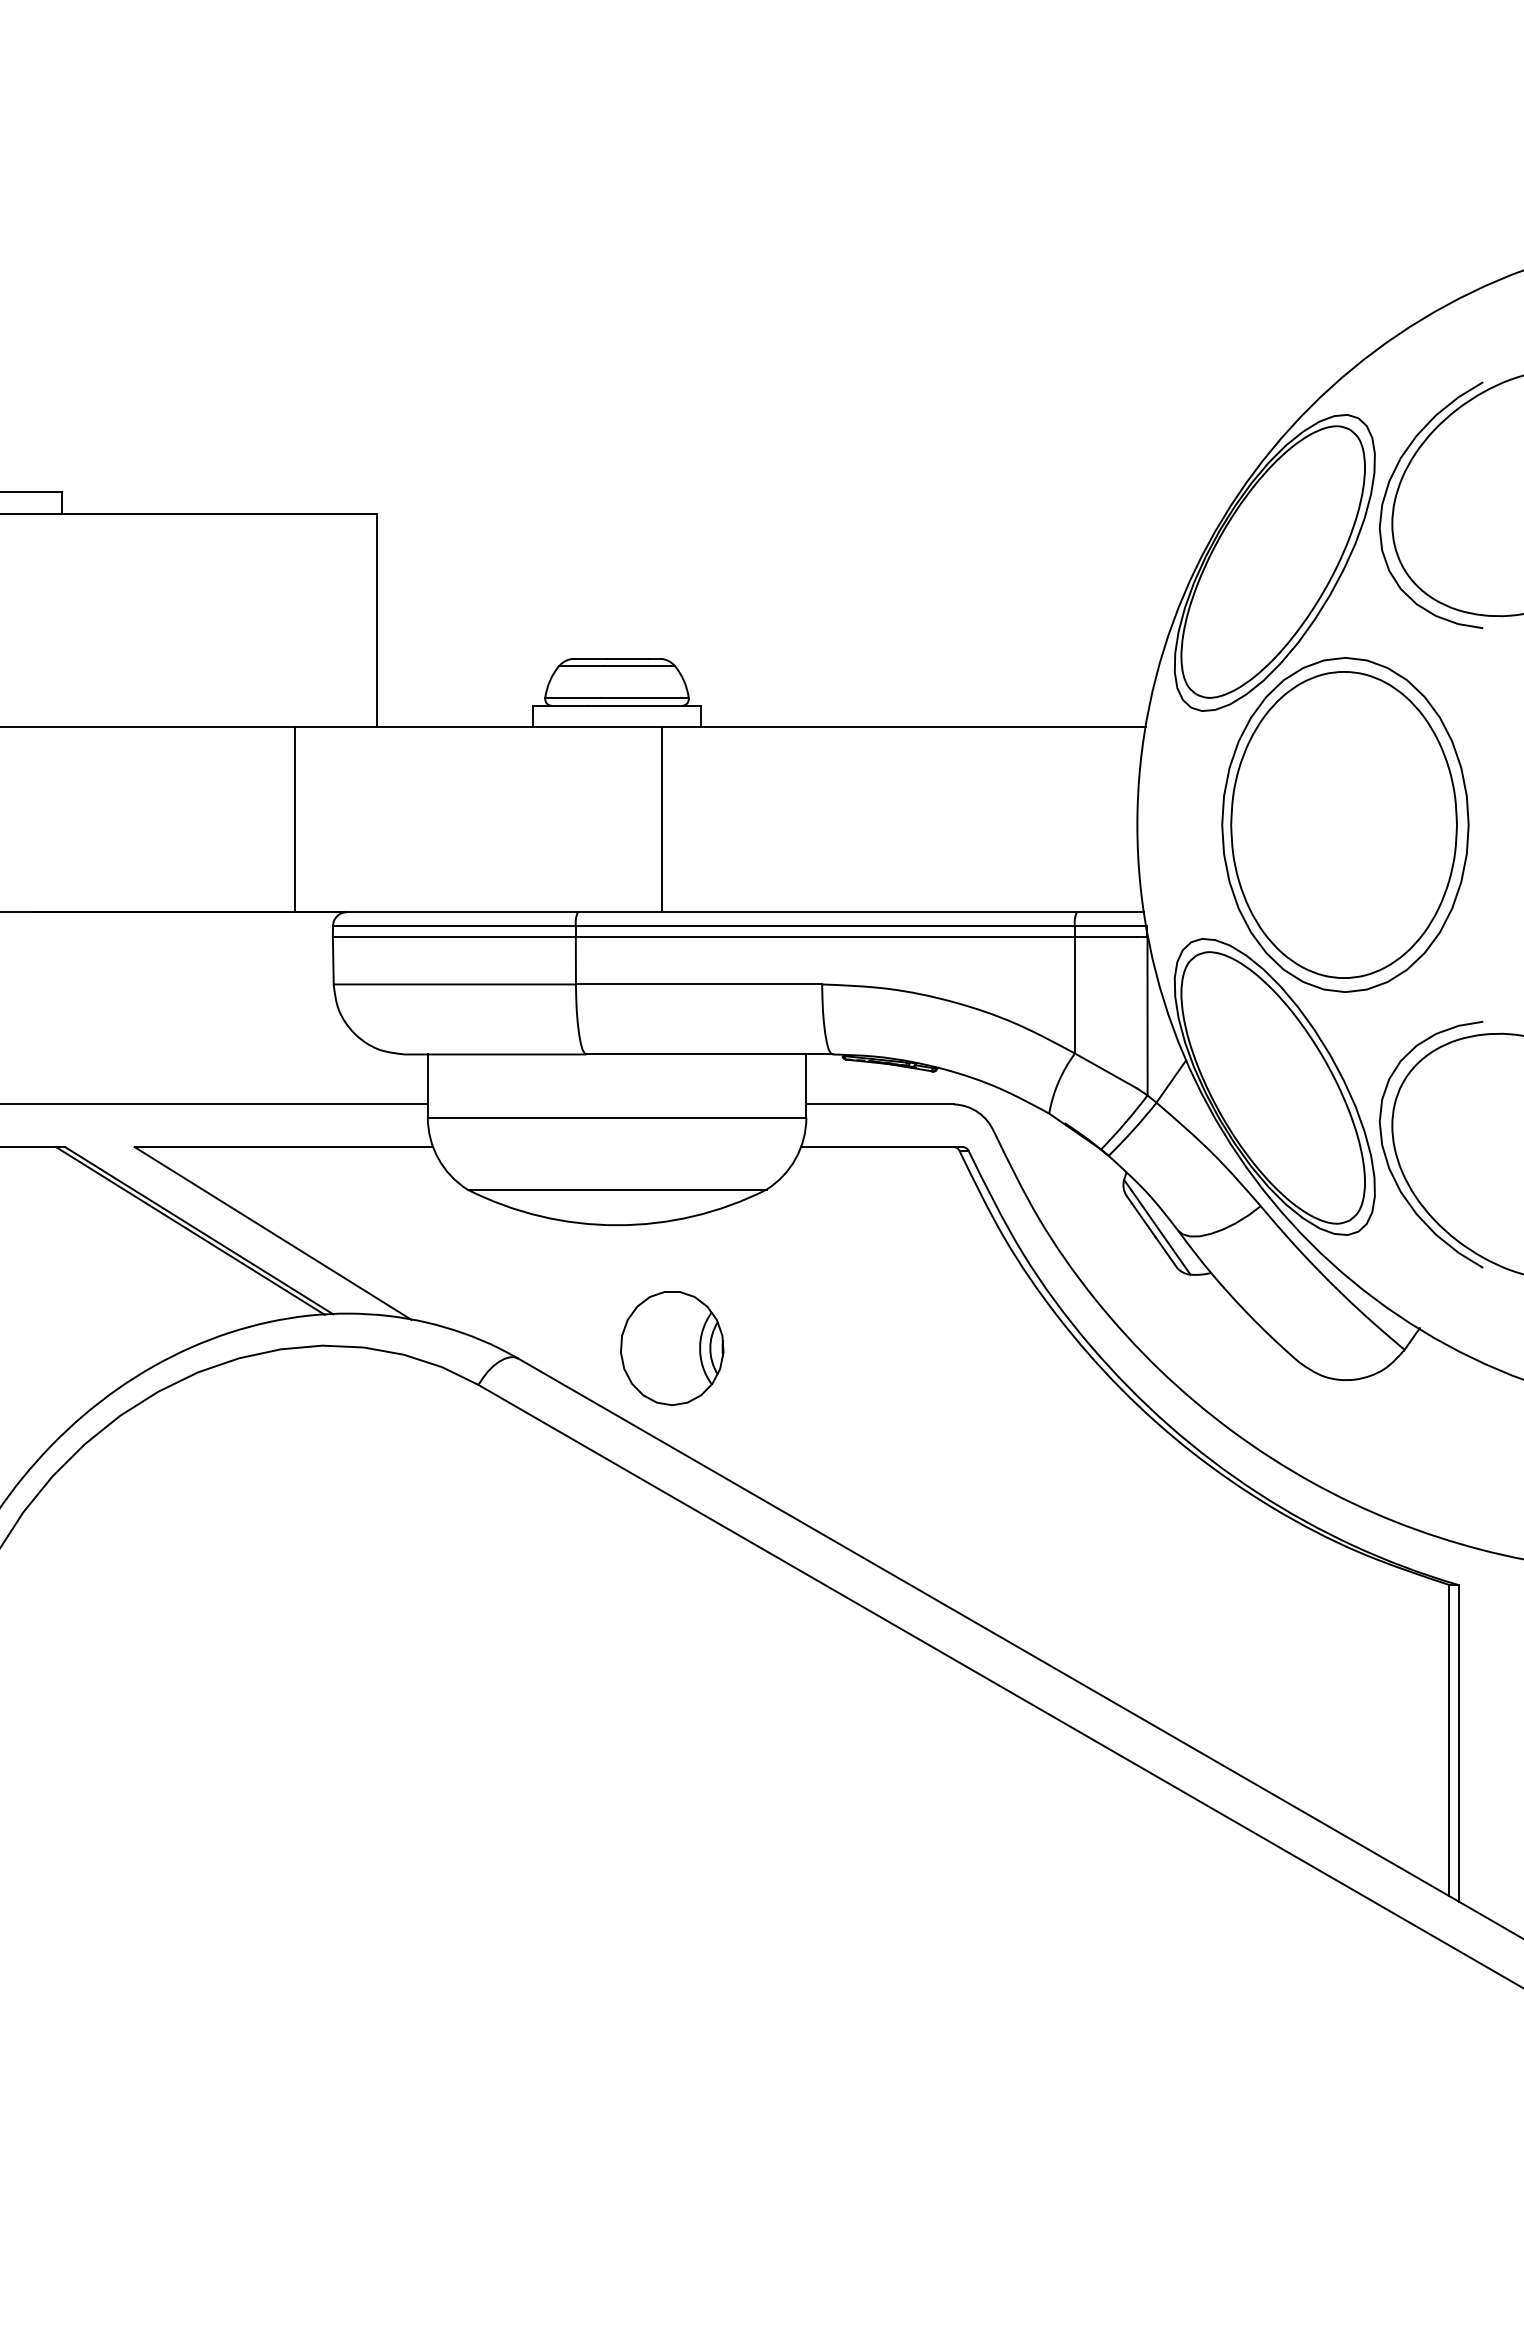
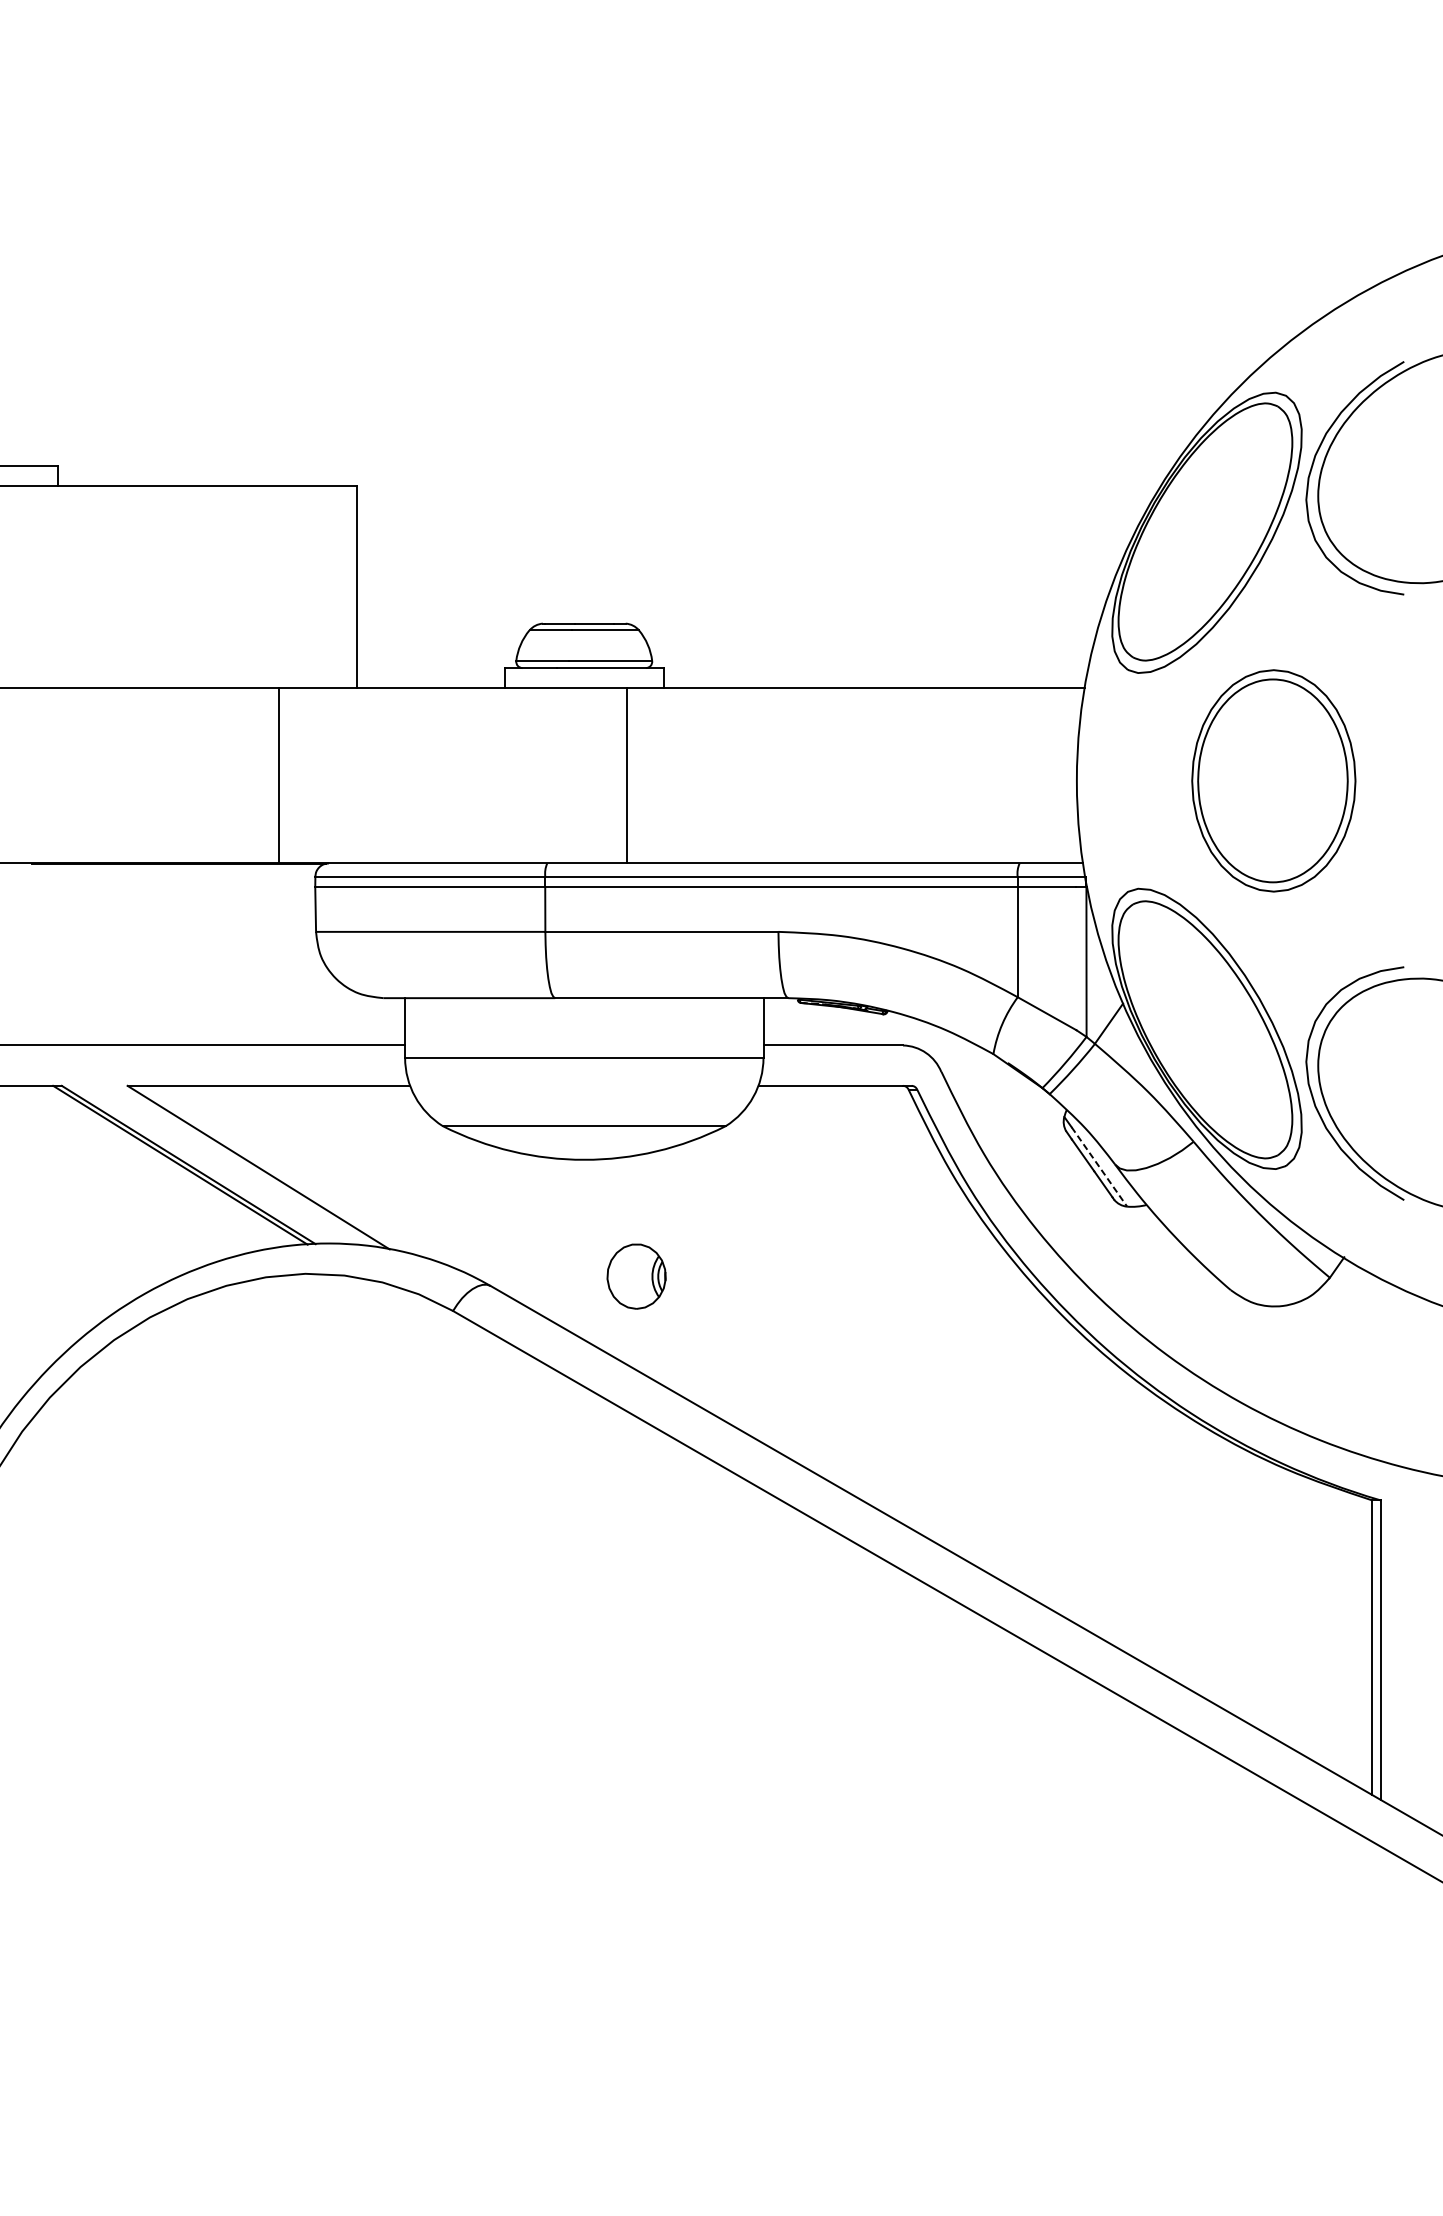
part: (1345, 824) -> (1273, 780), size x0.7
line: (1161, 1233) -> (1099, 1167), solid -> dashed
part: (672, 1348) -> (636, 1276), size x0.6

